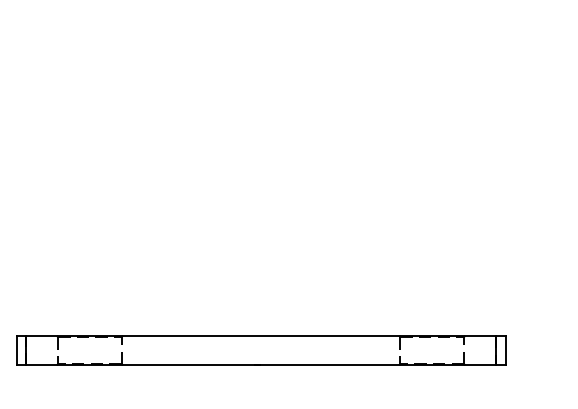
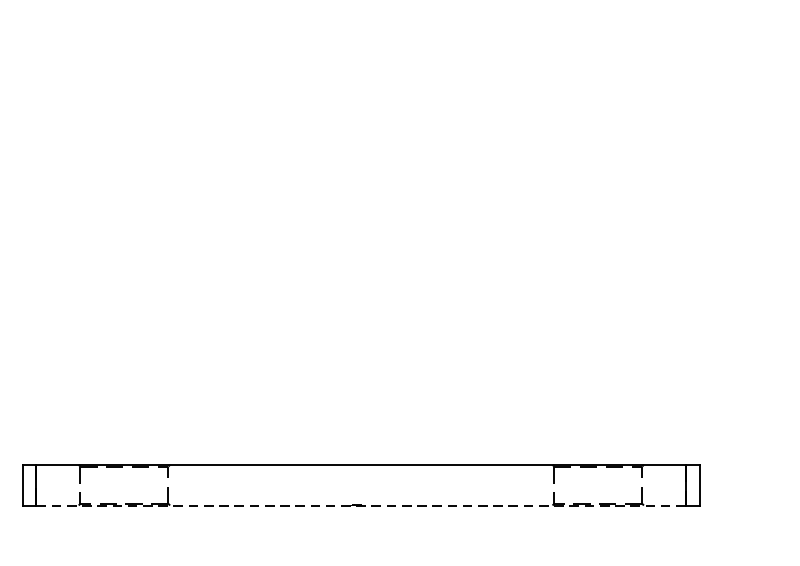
line: (261, 365) -> (361, 505), solid -> dashed

